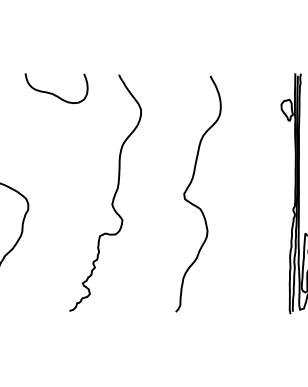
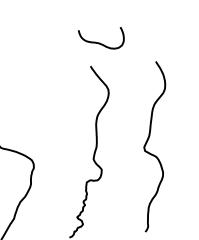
curve: (53, 93) -> (99, 42), moved

